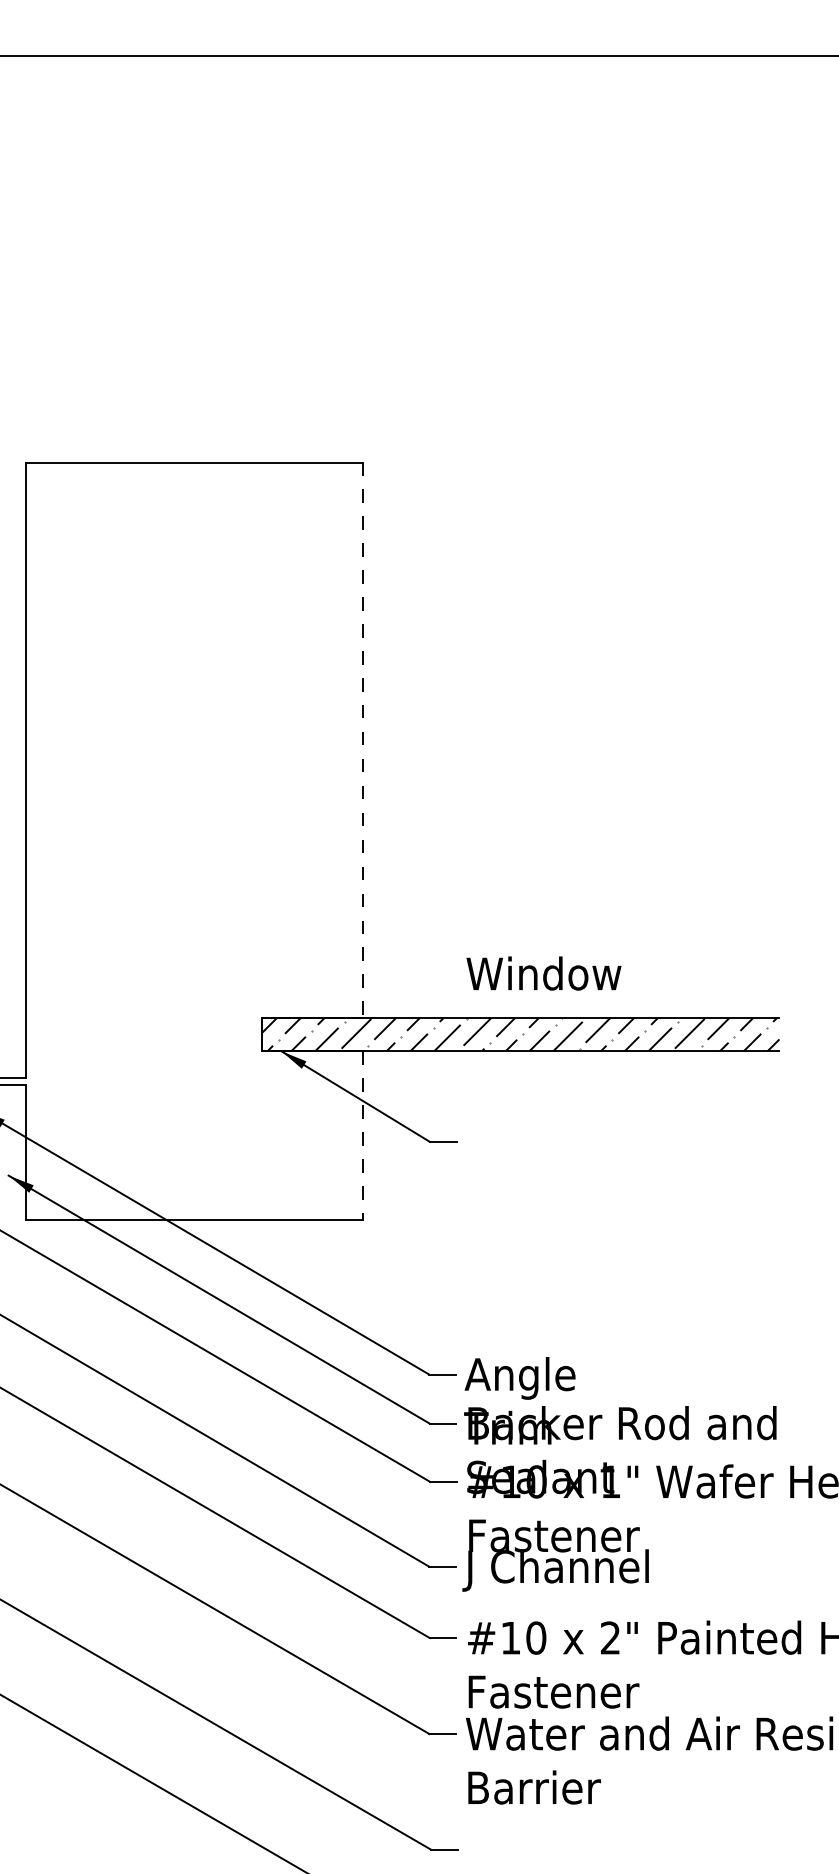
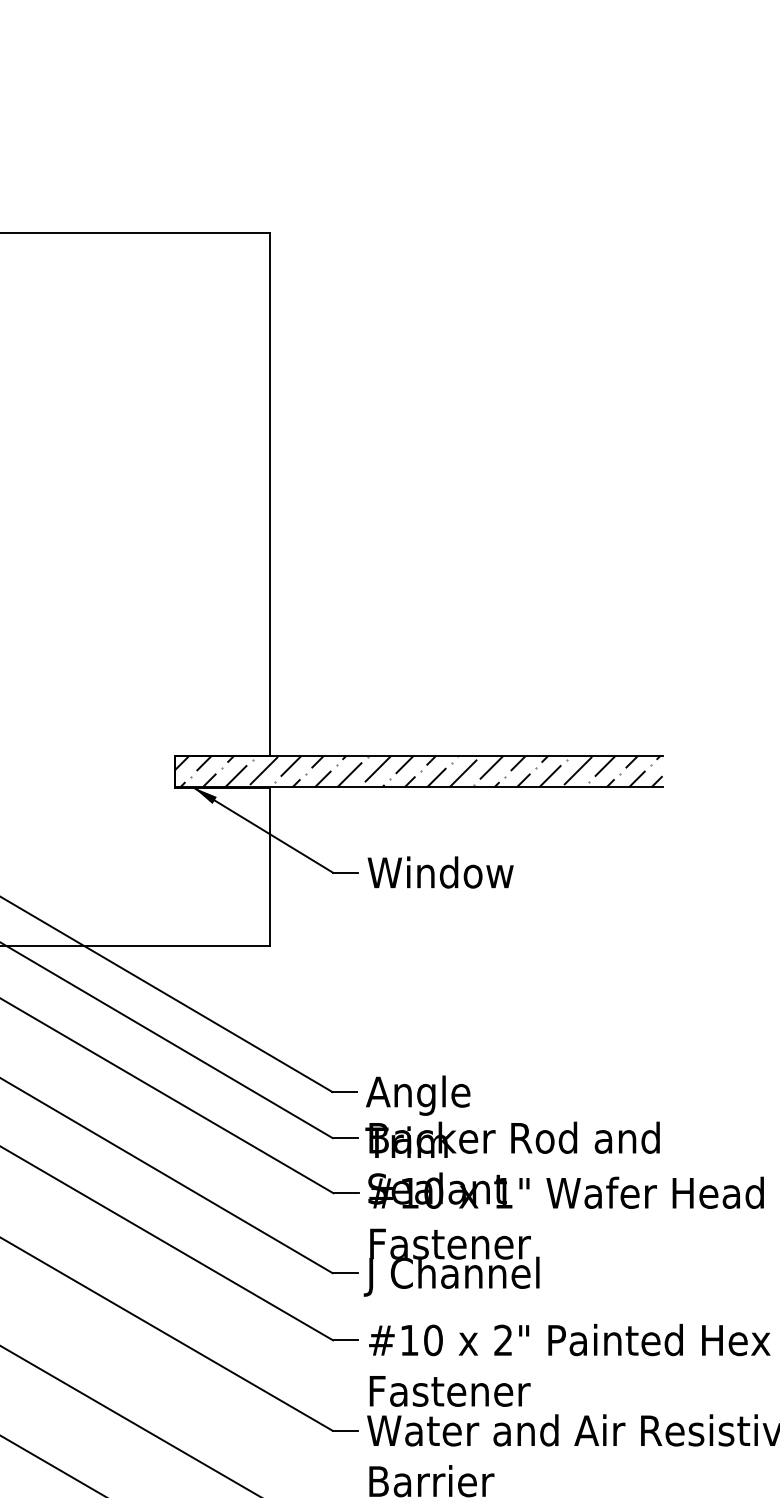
line: (362, 740) -> (269, 494), dashed -> solid
text: (543, 973) -> (440, 872), moved
line: (362, 1136) -> (269, 867), dashed -> solid

